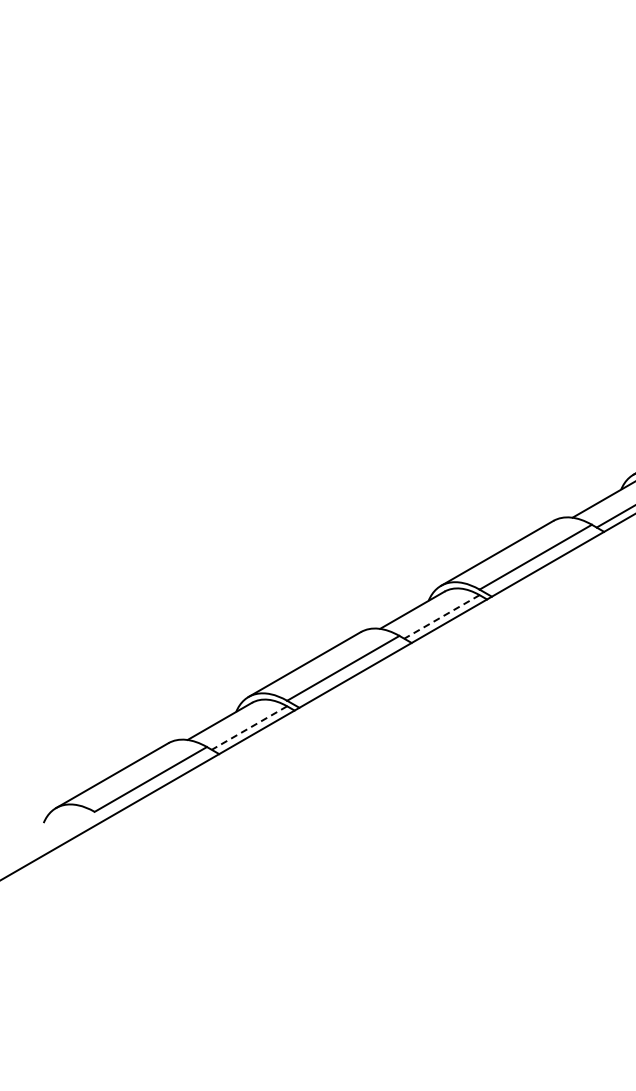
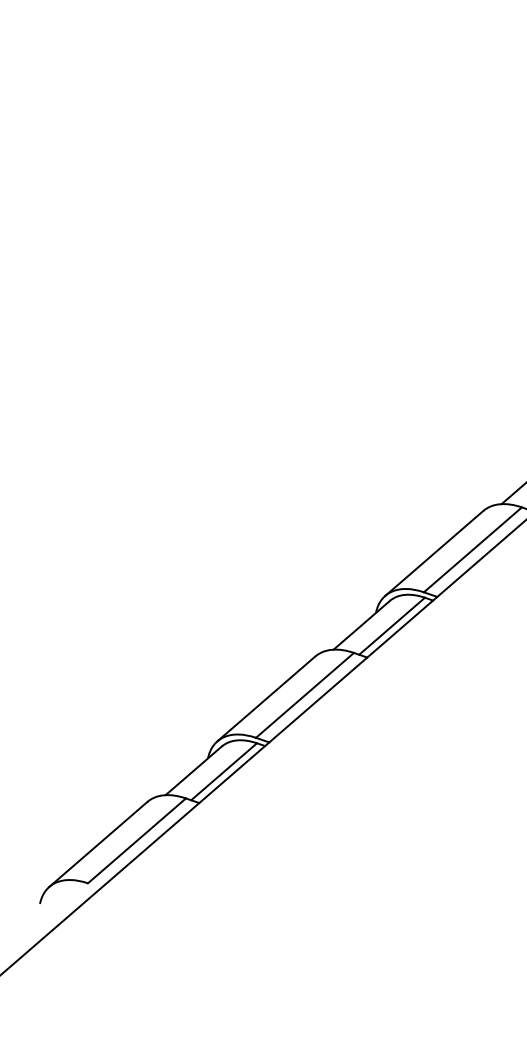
line: (441, 616) -> (391, 625), dashed -> solid
line: (249, 728) -> (224, 772), dashed -> solid

